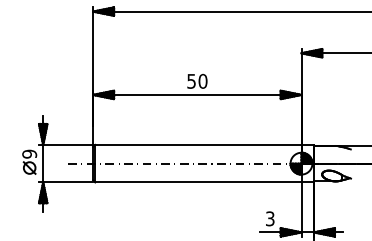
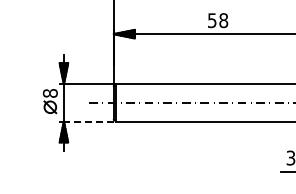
text: (202, 81) -> (223, 20), 50 -> 58
text: (29, 153) -> (50, 92), 9 -> 8
line: (68, 182) -> (89, 121), solid -> dashed

